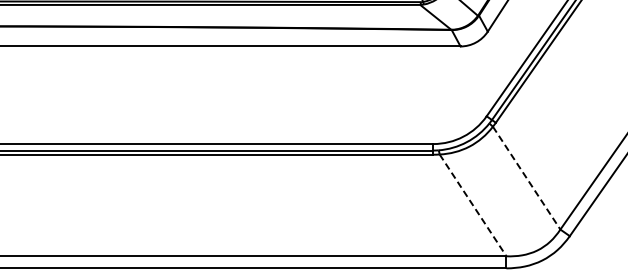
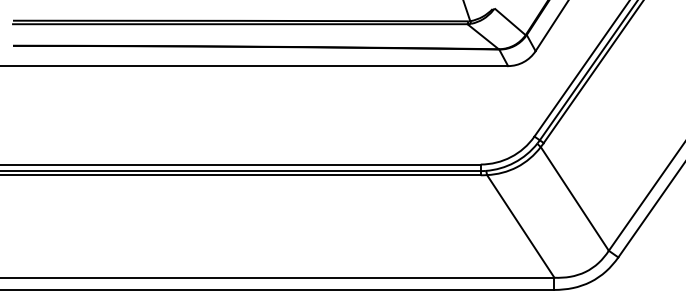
line: (527, 178) -> (575, 199), dashed -> solid
line: (473, 205) -> (521, 226), dashed -> solid

